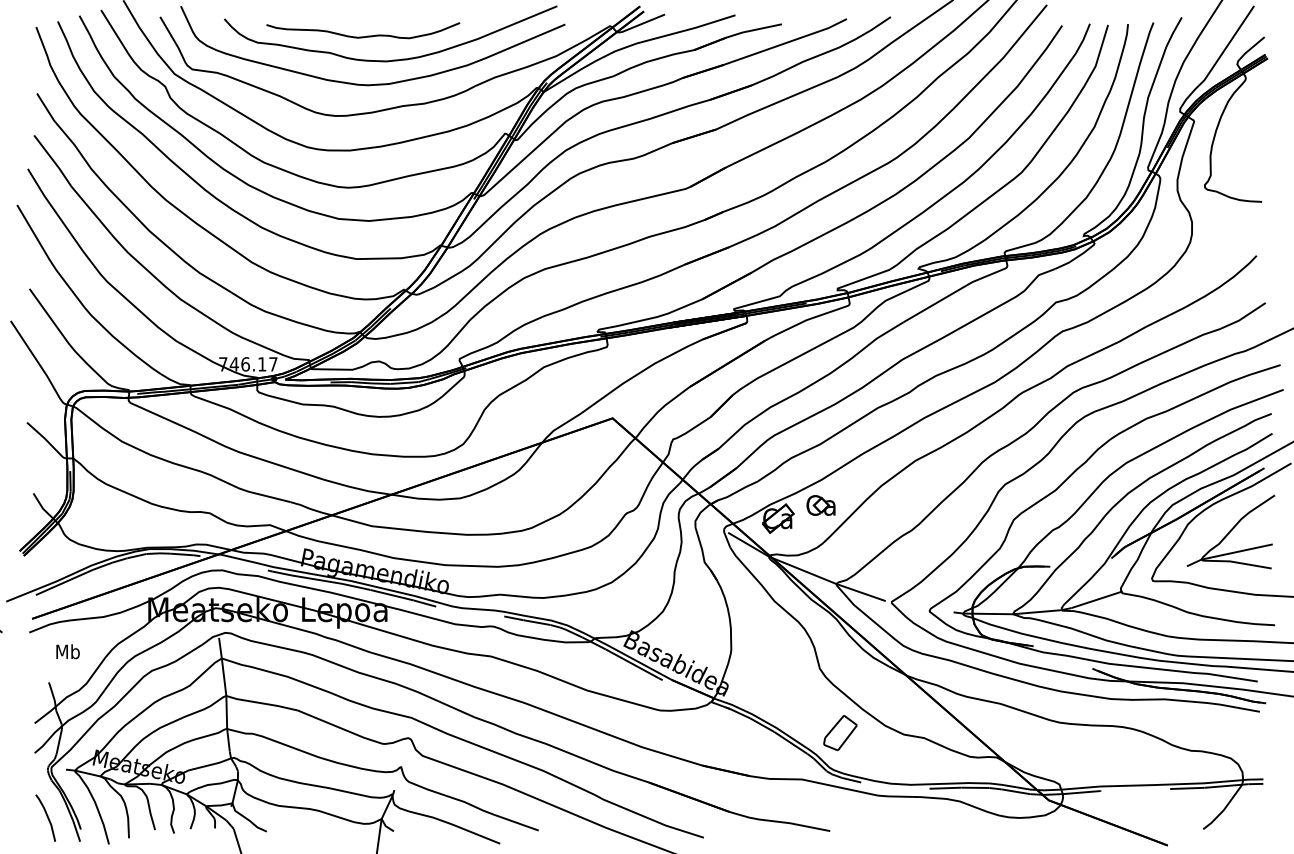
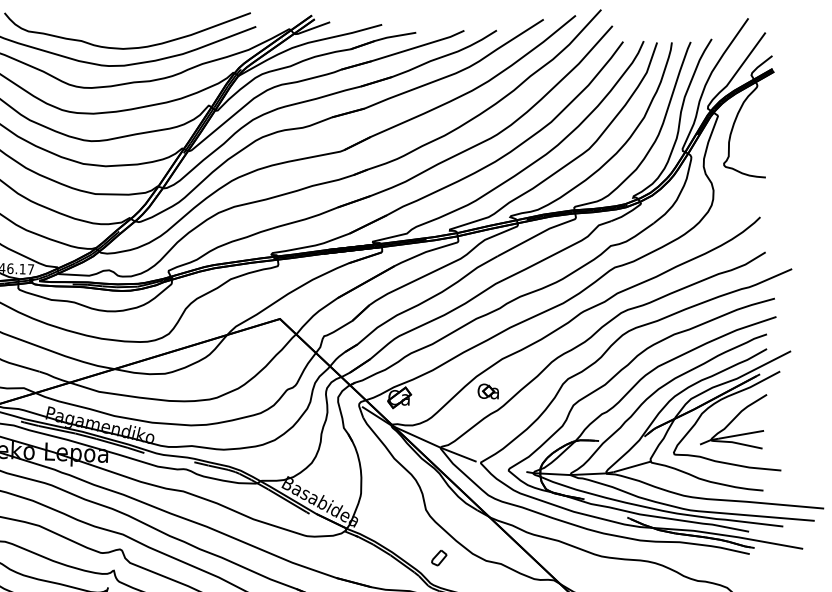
curve: (363, 36) -> (106, 29), removed
part: (820, 505) -> (487, 391), moved
part: (840, 733) -> (439, 558), size x0.6

